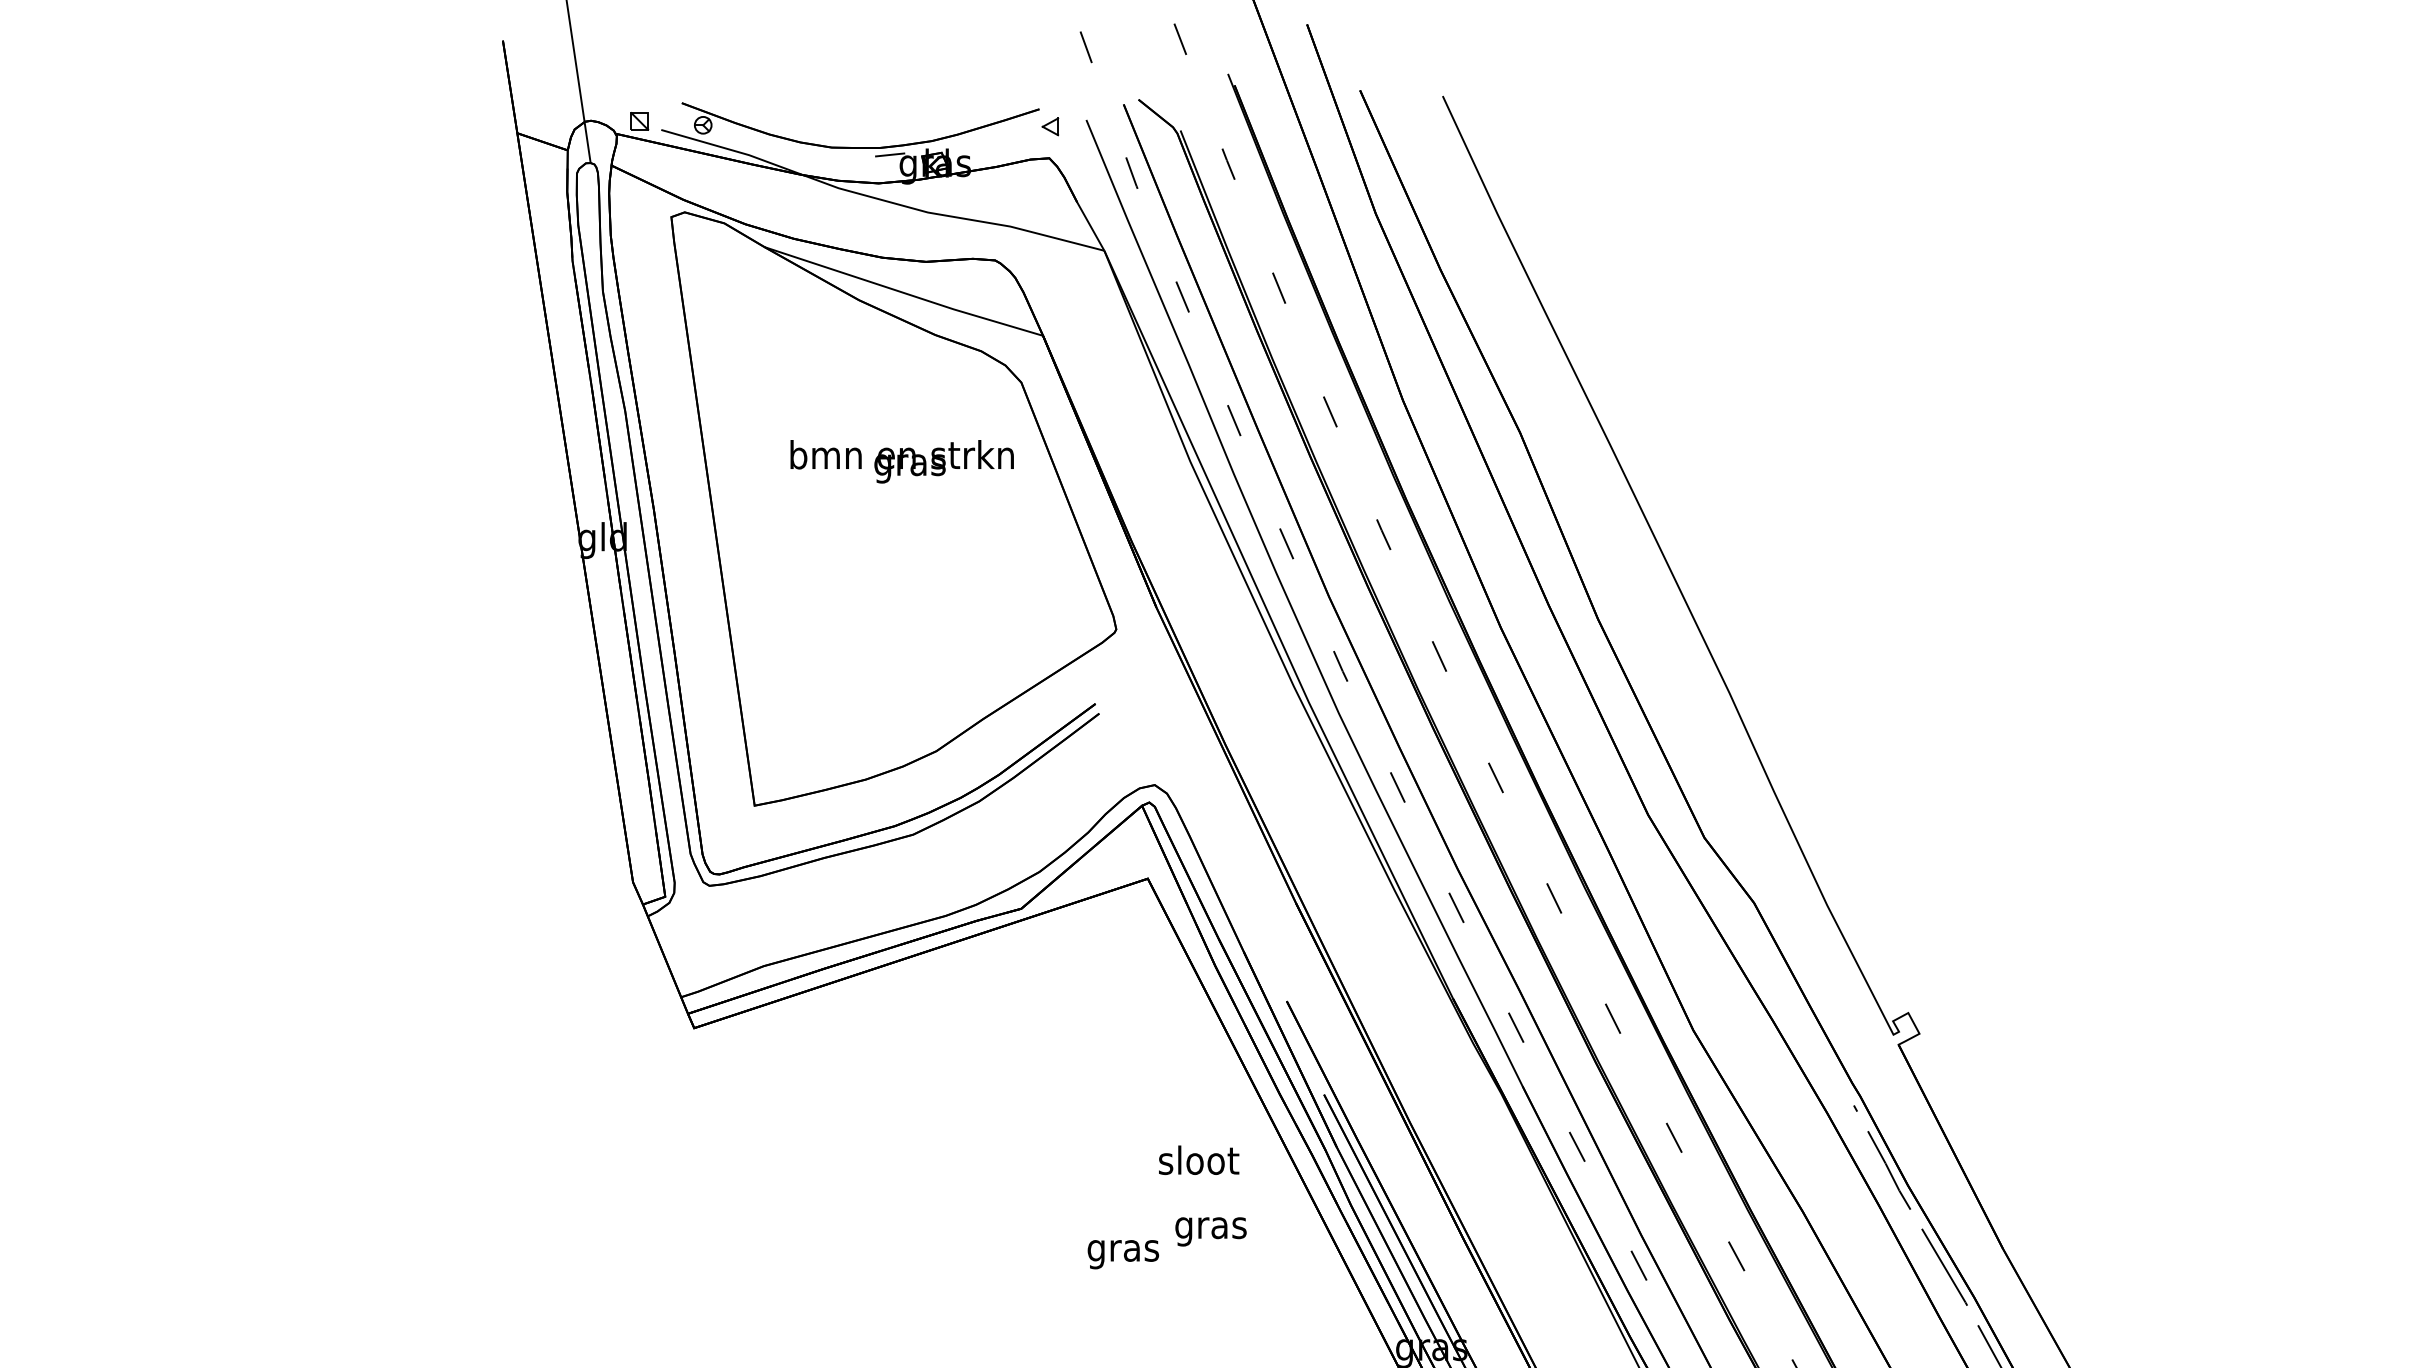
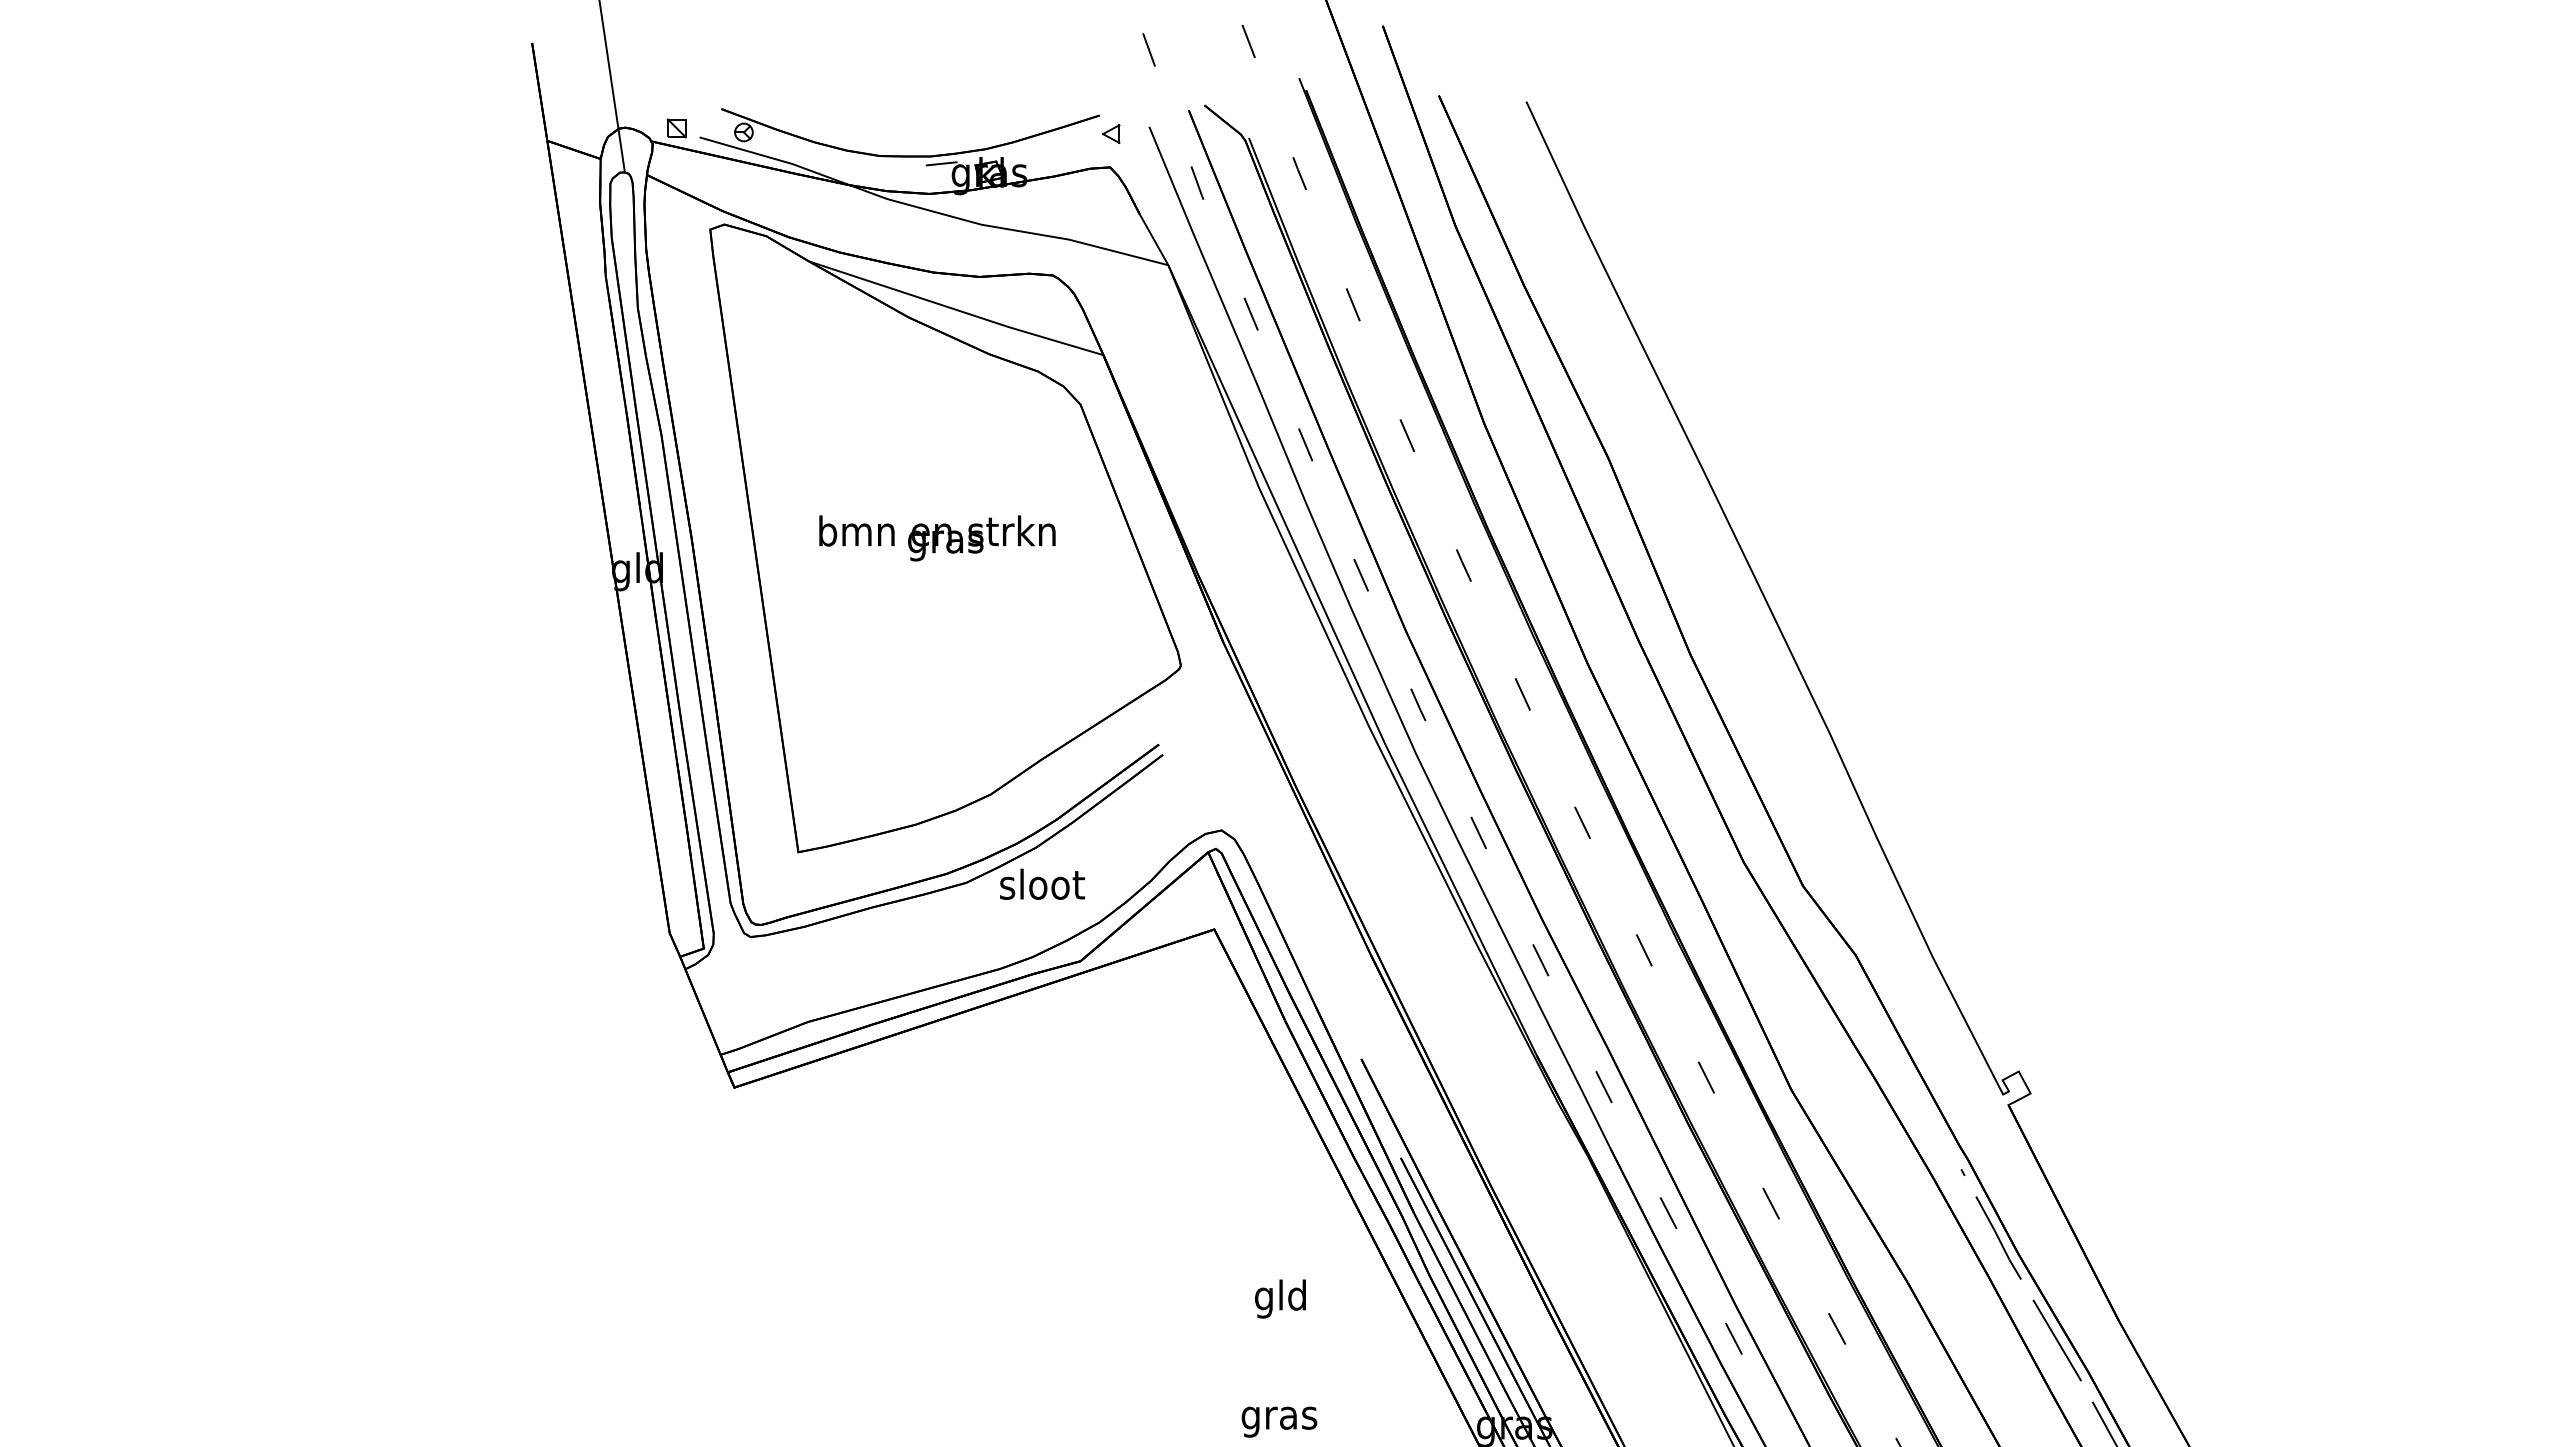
text: (902, 461) -> (937, 538), moved
text: (1199, 1159) -> (1042, 883), moved
text: (1210, 1227) -> (1280, 1298), gras -> gld
text: (1123, 1254) -> (1279, 1421), moved

